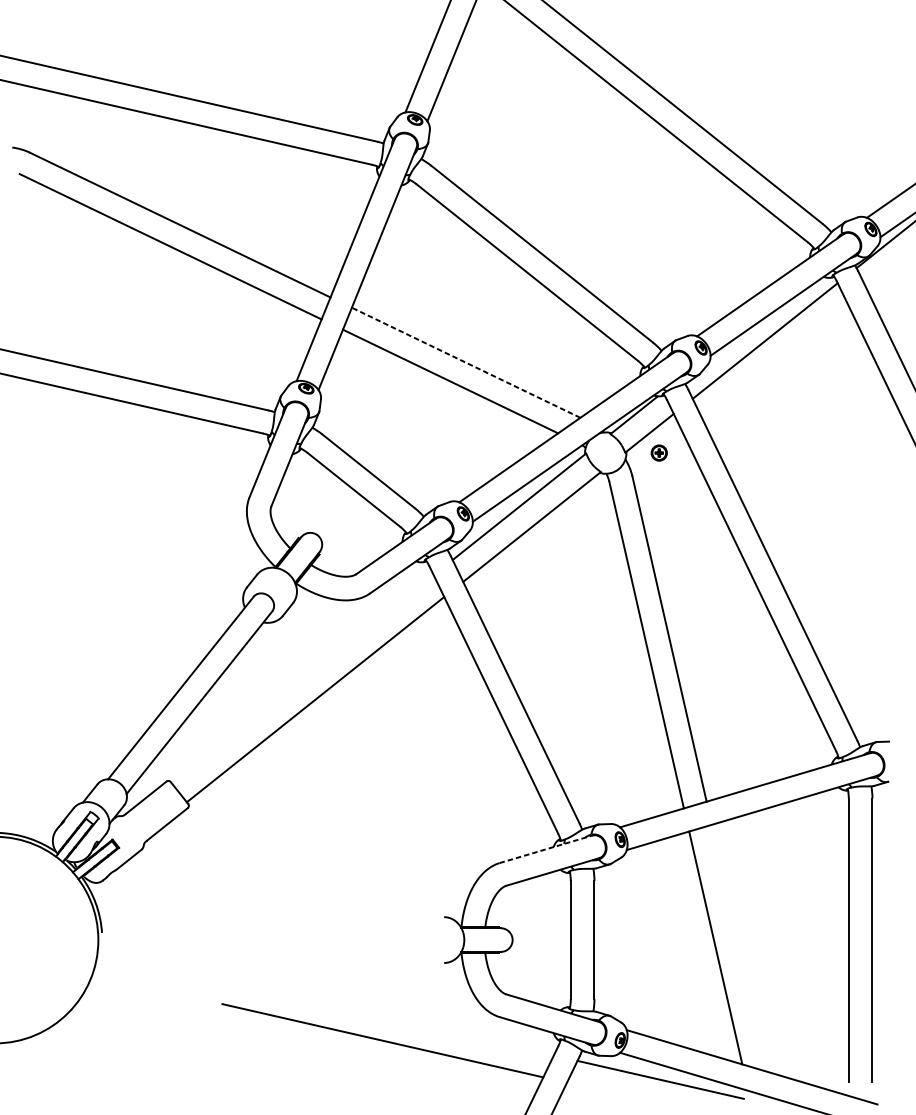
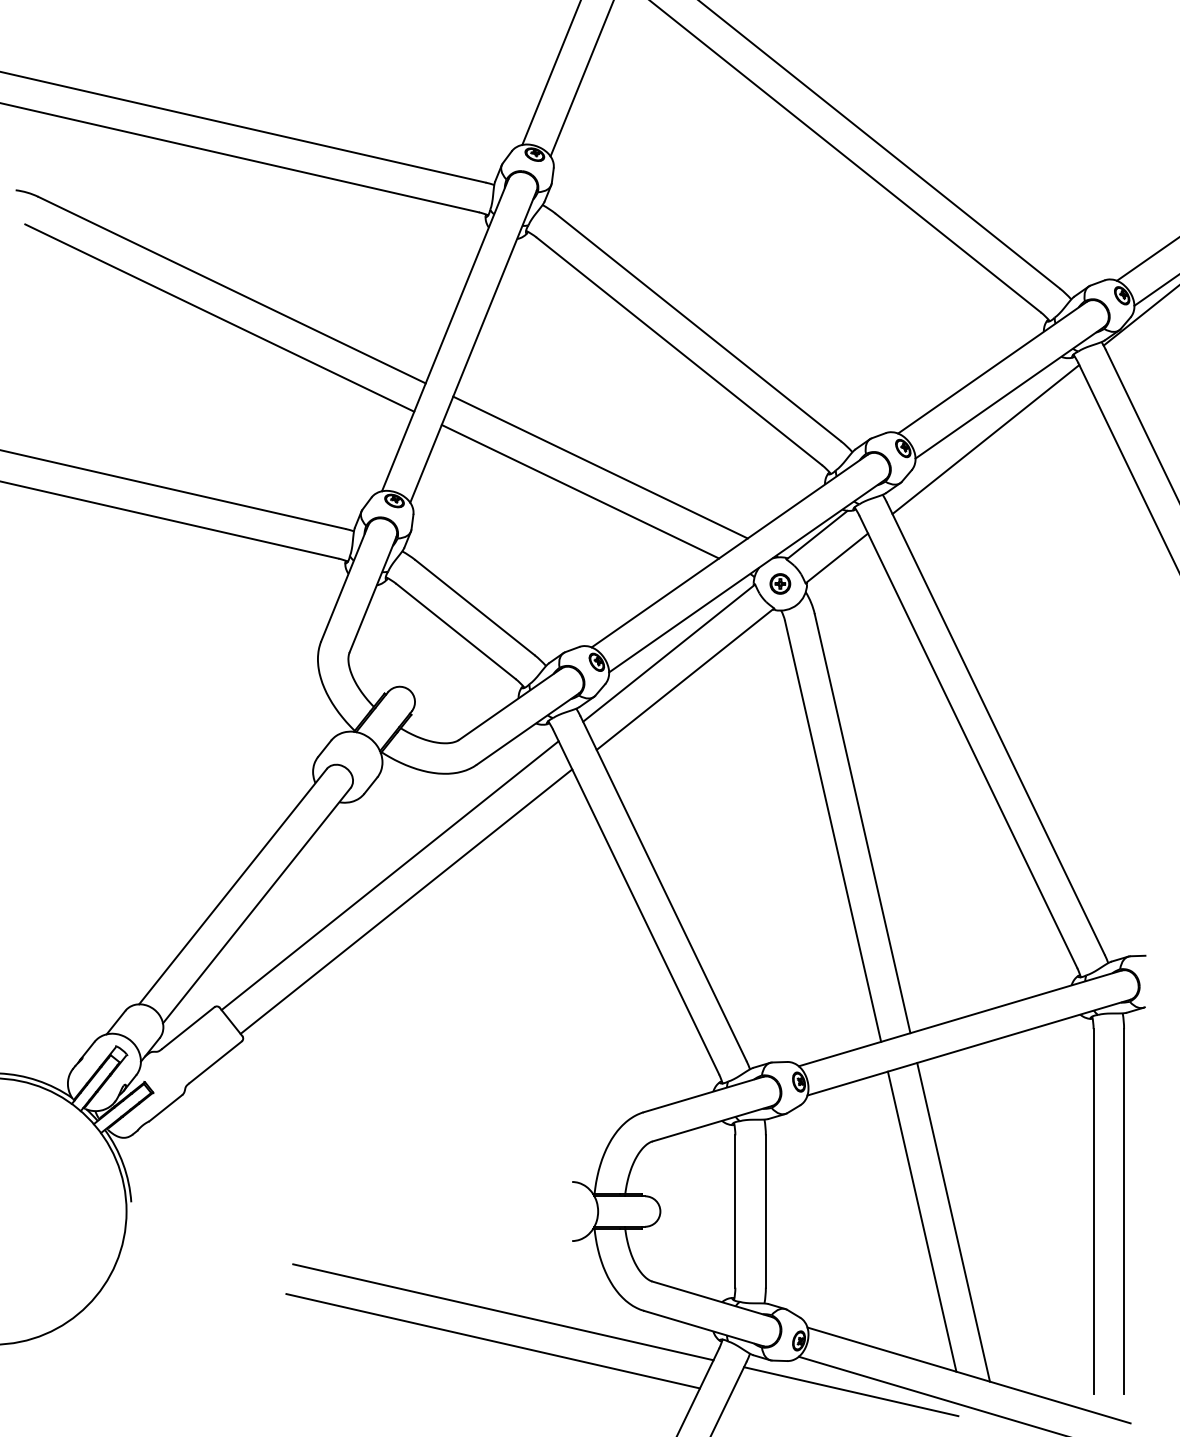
line: (466, 362) -> (600, 467), dashed -> solid
part: (659, 452) -> (780, 583), moved
line: (302, 679) -> (389, 875), added
line: (546, 849) -> (703, 1094), dashed -> solid
line: (740, 947) -> (953, 1221), added
line: (390, 1018) -> (503, 1312), added

